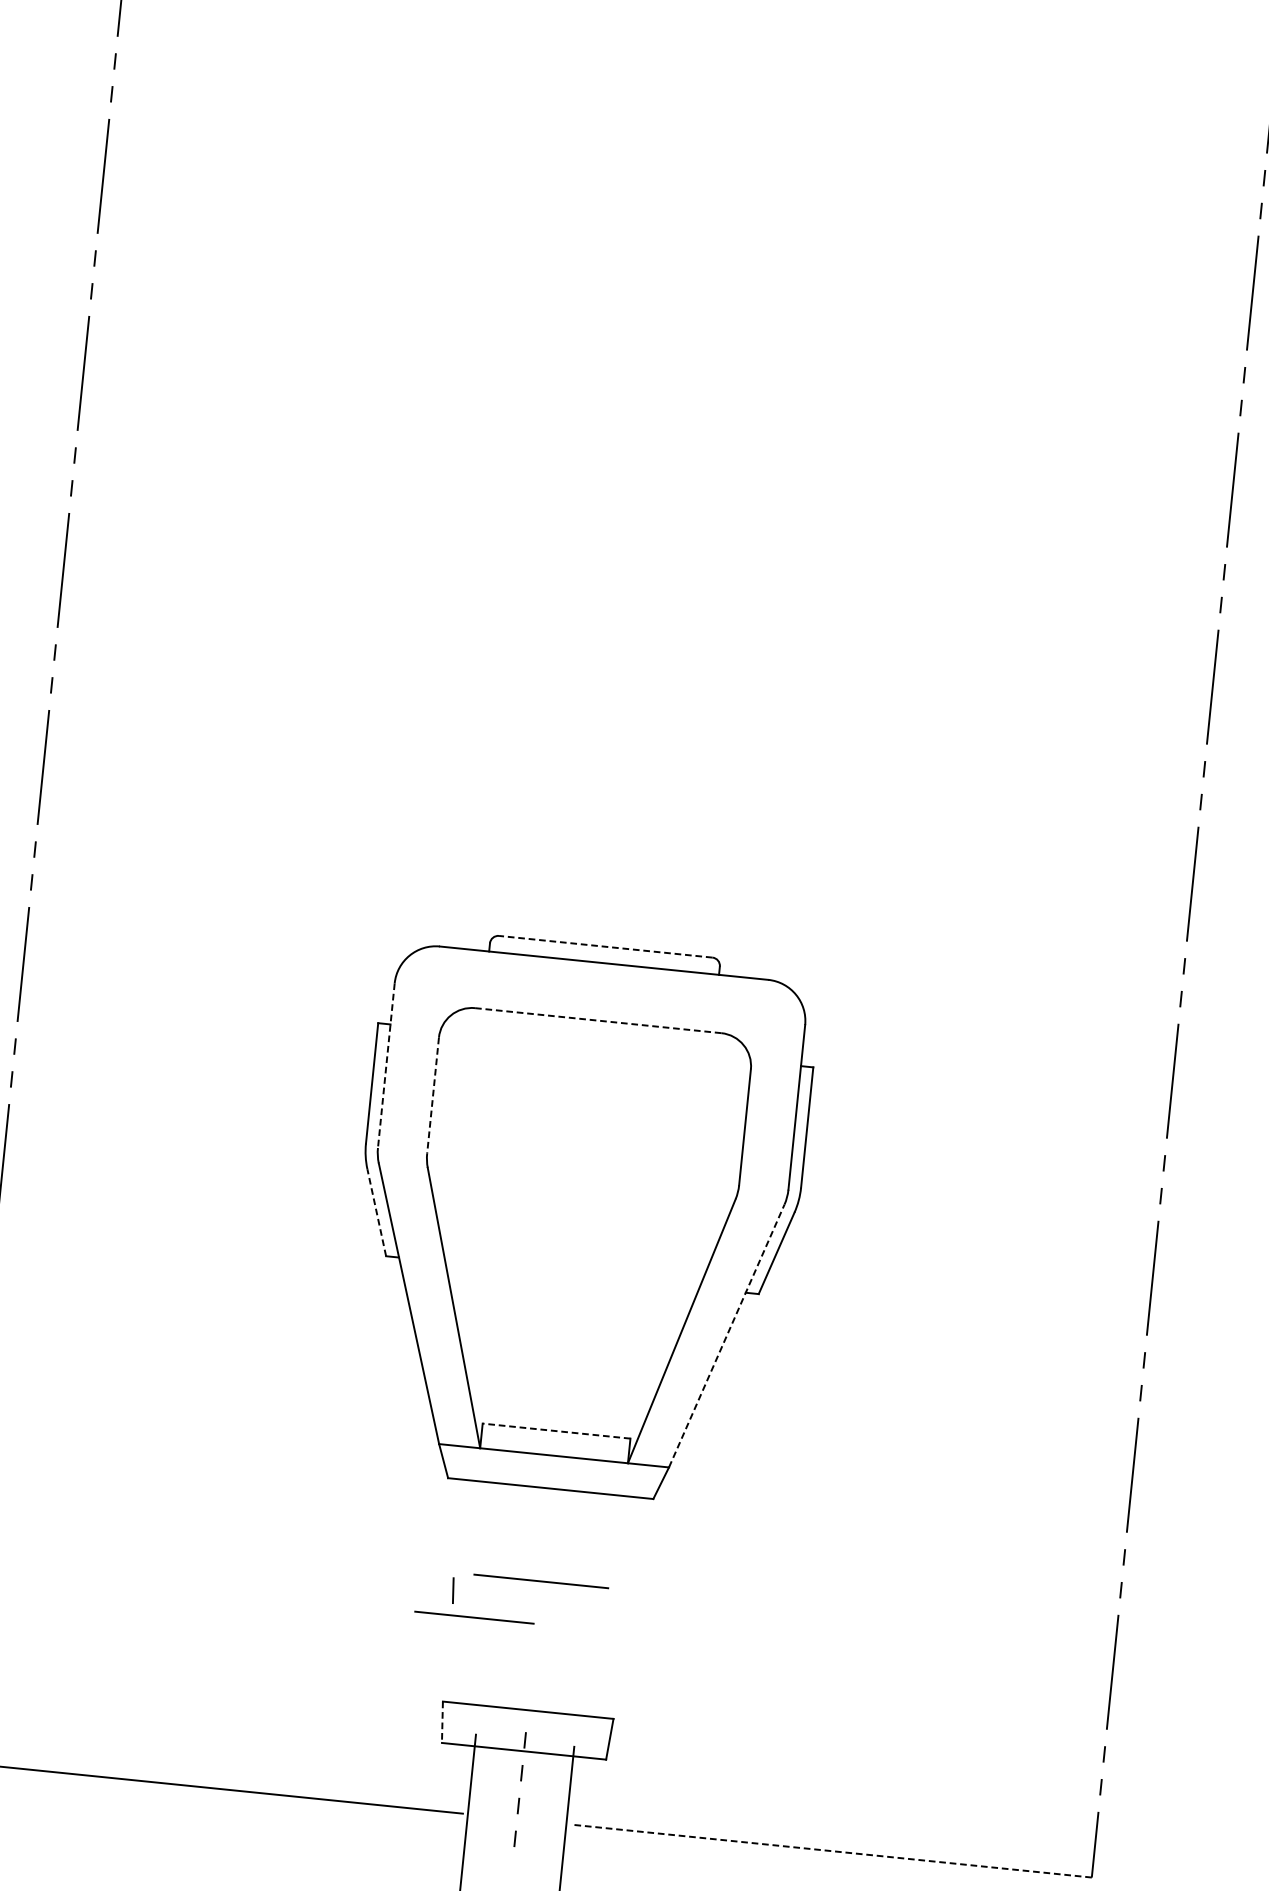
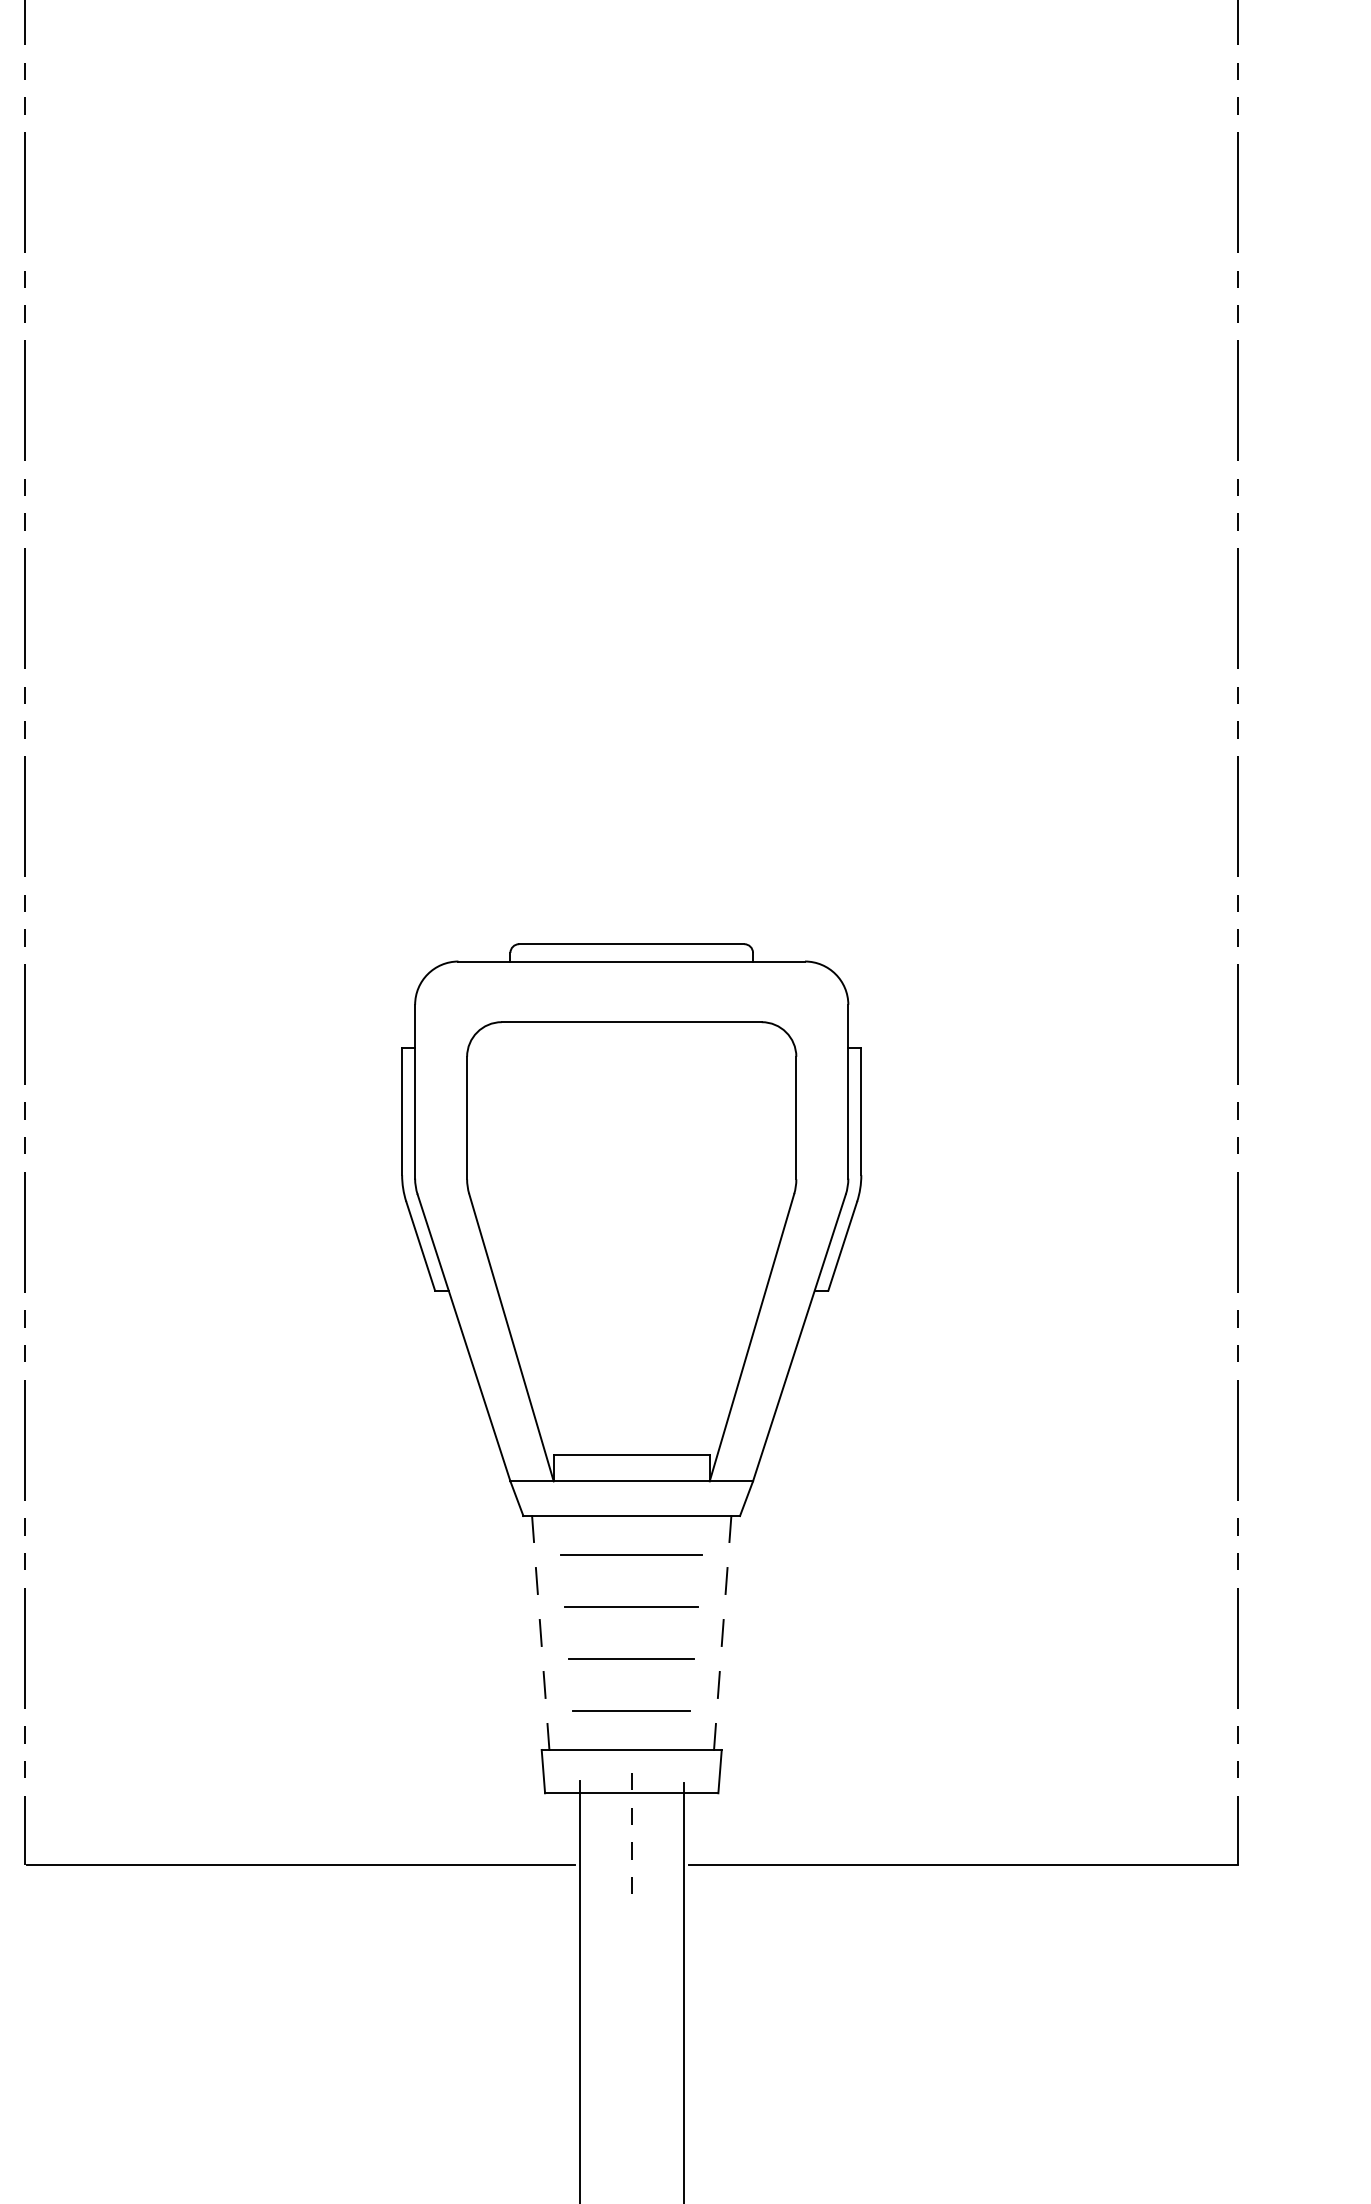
line: (605, 947) -> (631, 944), dashed -> solid
line: (598, 1020) -> (631, 1022), dashed -> solid
line: (386, 1065) -> (415, 1091), dashed -> solid
line: (433, 1096) -> (467, 1118), dashed -> solid
line: (376, 1212) -> (420, 1246), dashed -> solid
line: (726, 1335) -> (799, 1337), dashed -> solid
line: (556, 1431) -> (631, 1455), dashed -> solid
line: (456, 1491) -> (533, 1529), added
line: (643, 1510) -> (730, 1529), added
line: (454, 1540) -> (536, 1580), added
line: (634, 1559) -> (726, 1581), added
line: (541, 1575) -> (631, 1607), added
line: (541, 1580) -> (631, 1554), moved
line: (625, 1607) -> (722, 1632), added
line: (474, 1617) -> (631, 1658), moved
line: (451, 1639) -> (544, 1684), added
line: (616, 1656) -> (718, 1684), added
line: (531, 1672) -> (631, 1710), added
line: (450, 1689) -> (548, 1736), added
line: (607, 1705) -> (714, 1736), added
line: (442, 1722) -> (543, 1771), dashed -> solid
line: (831, 1850) -> (963, 1864), dashed -> solid

